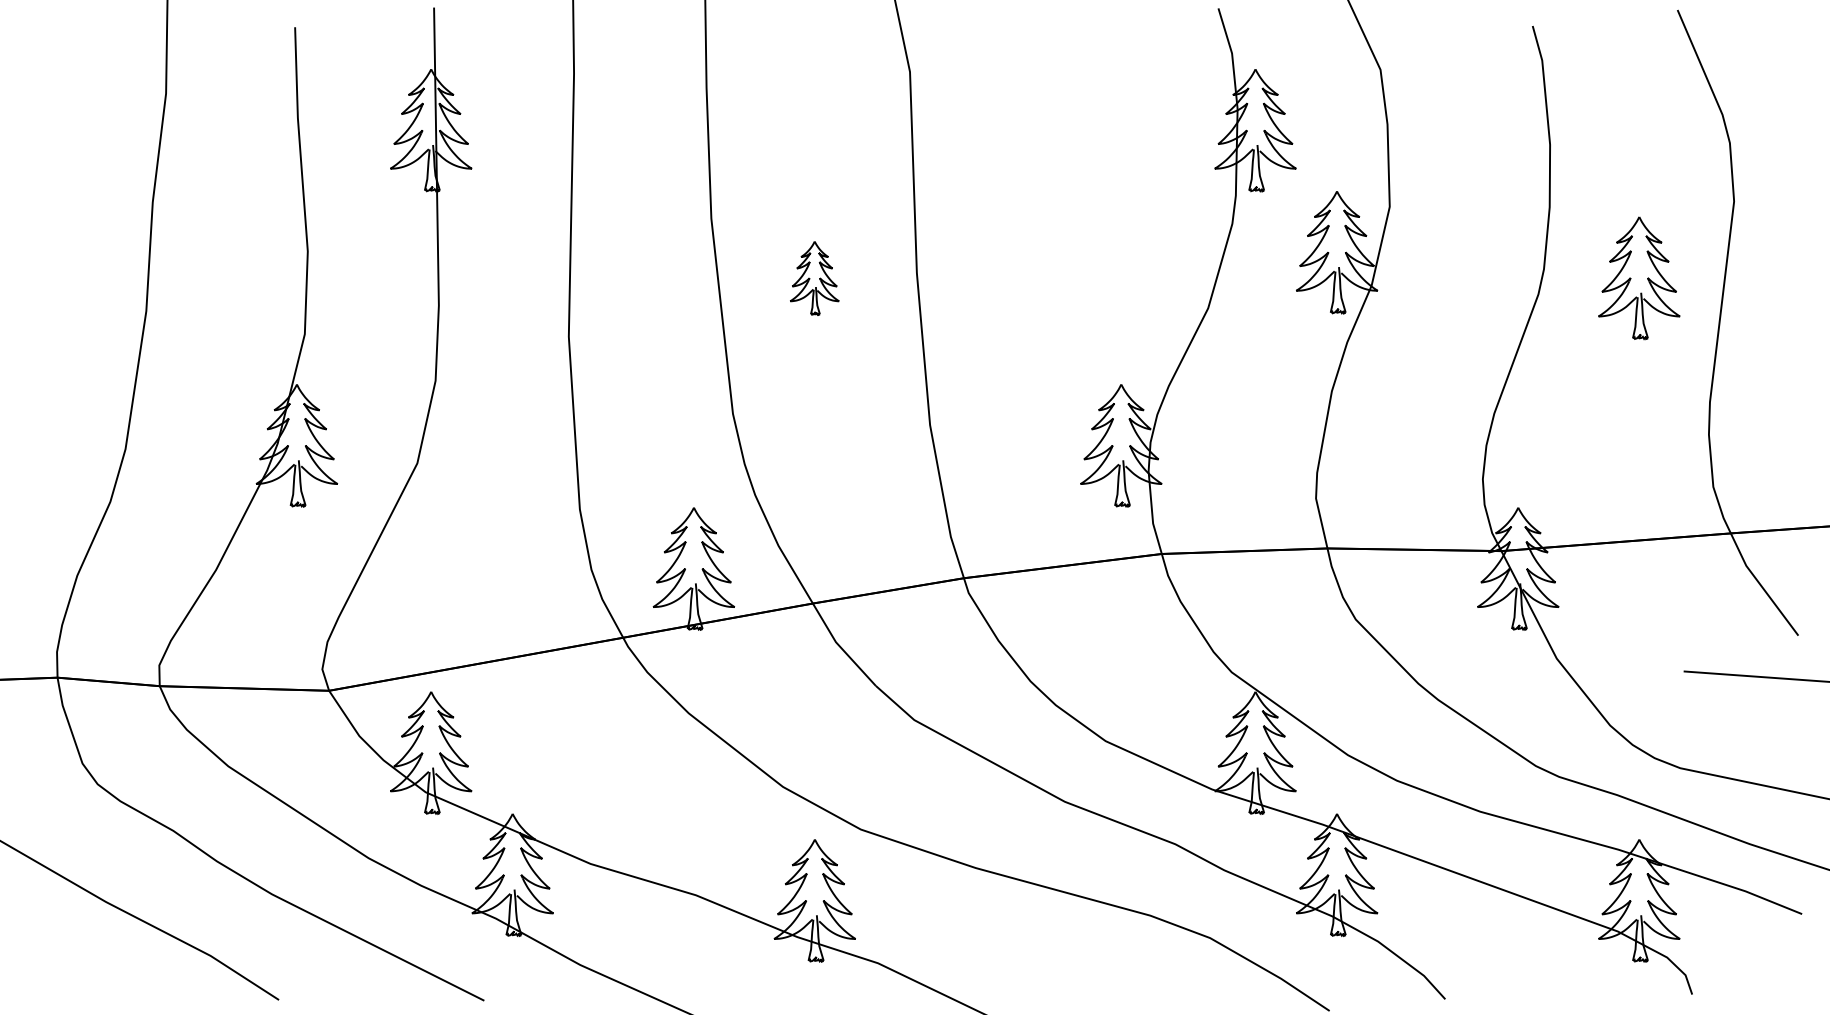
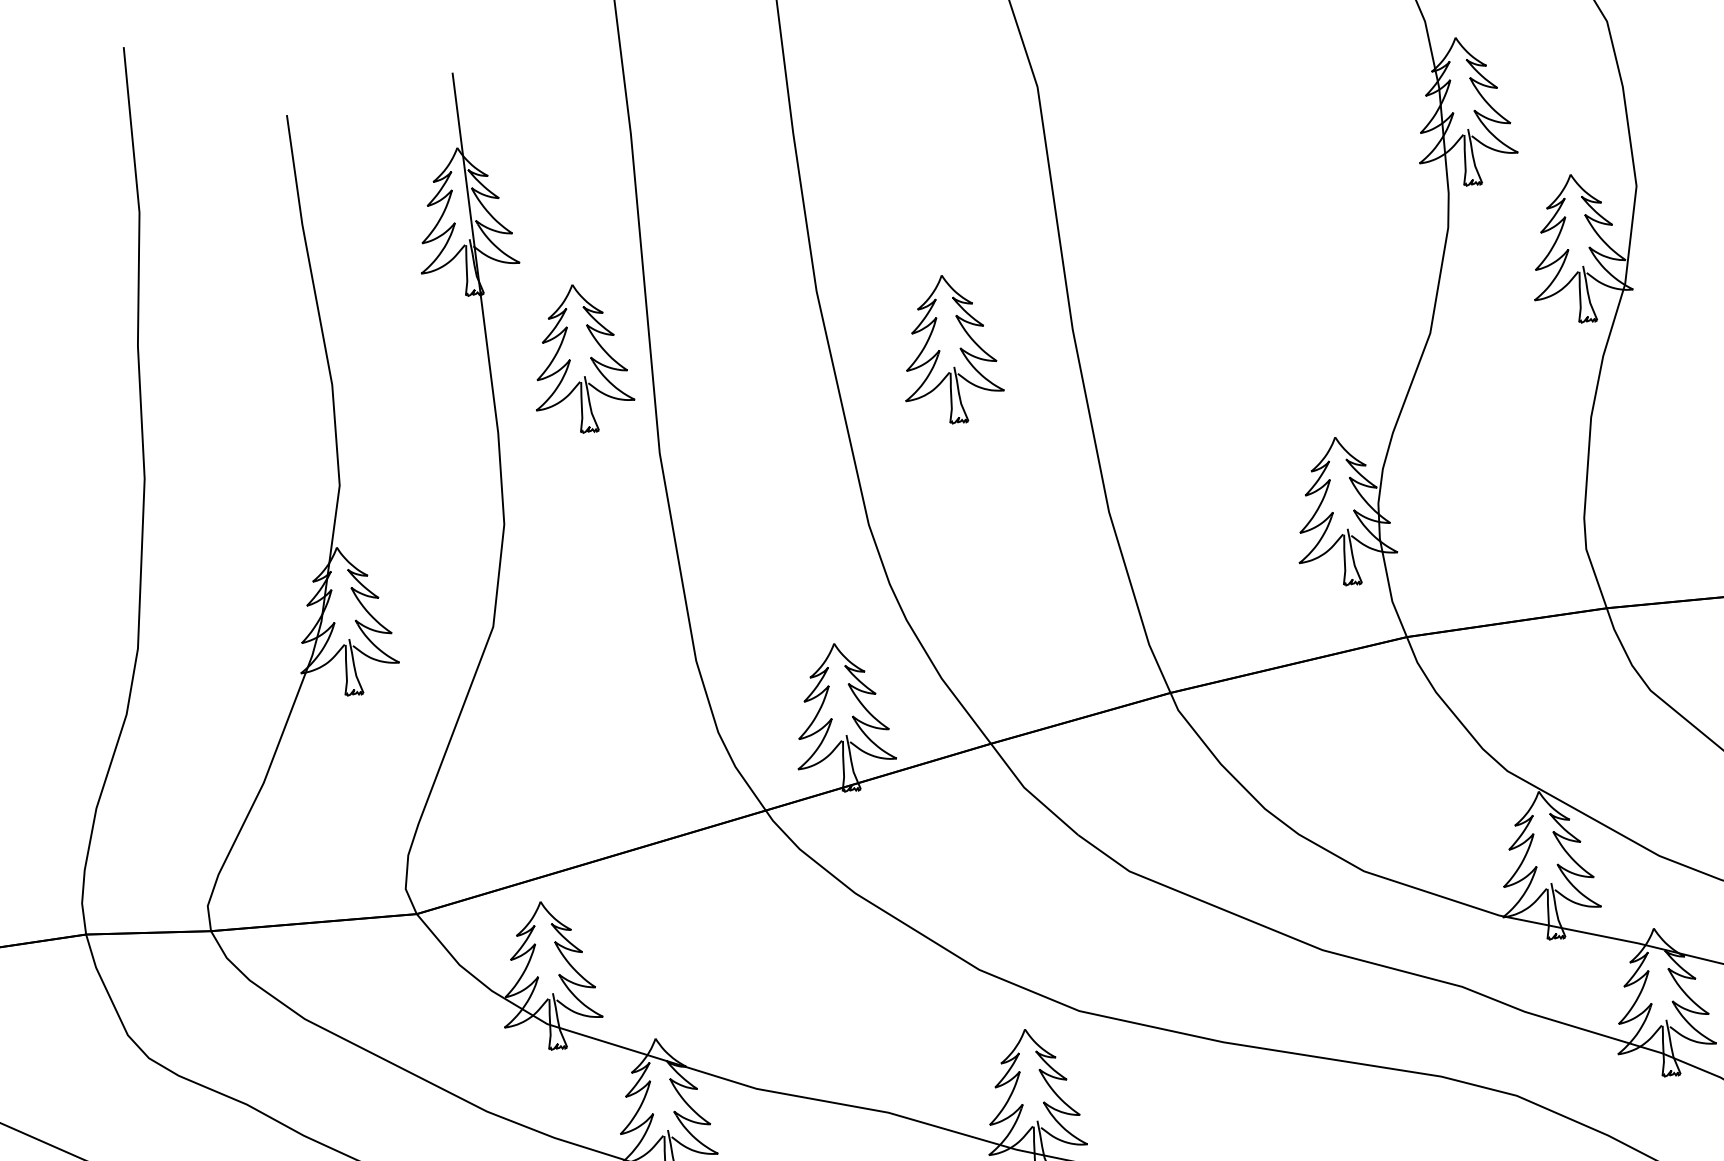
part: (512, 252) -> (580, 358), added
part: (814, 278) -> (949, 349), size x1.67

